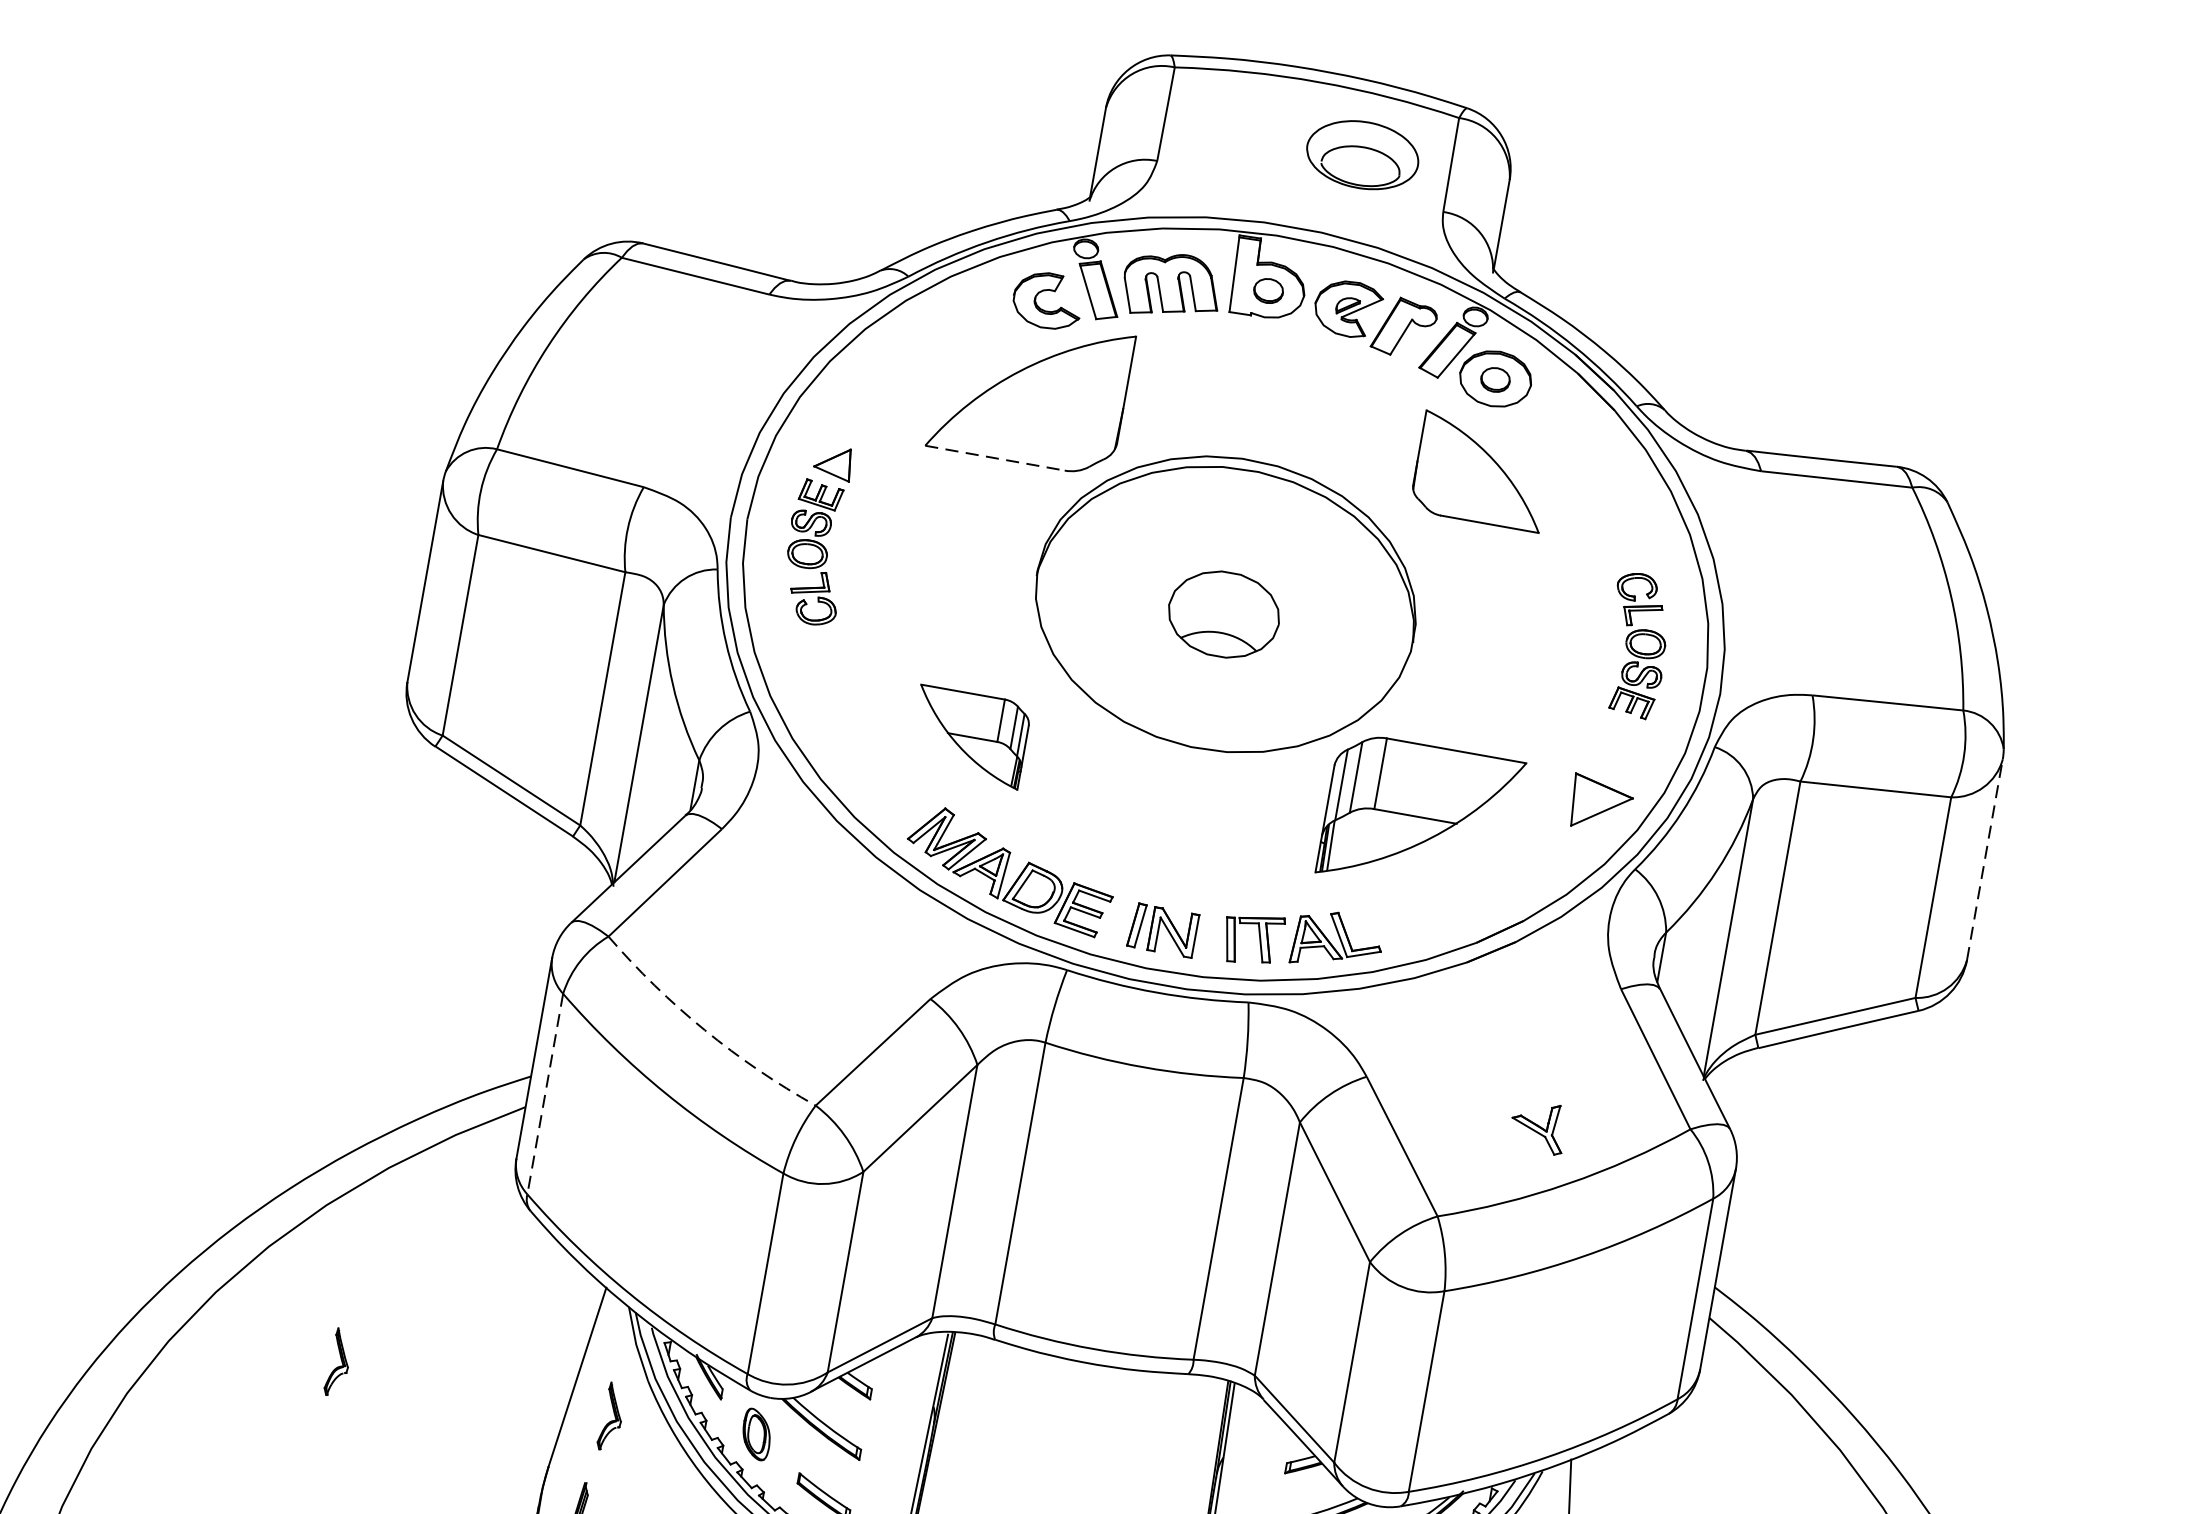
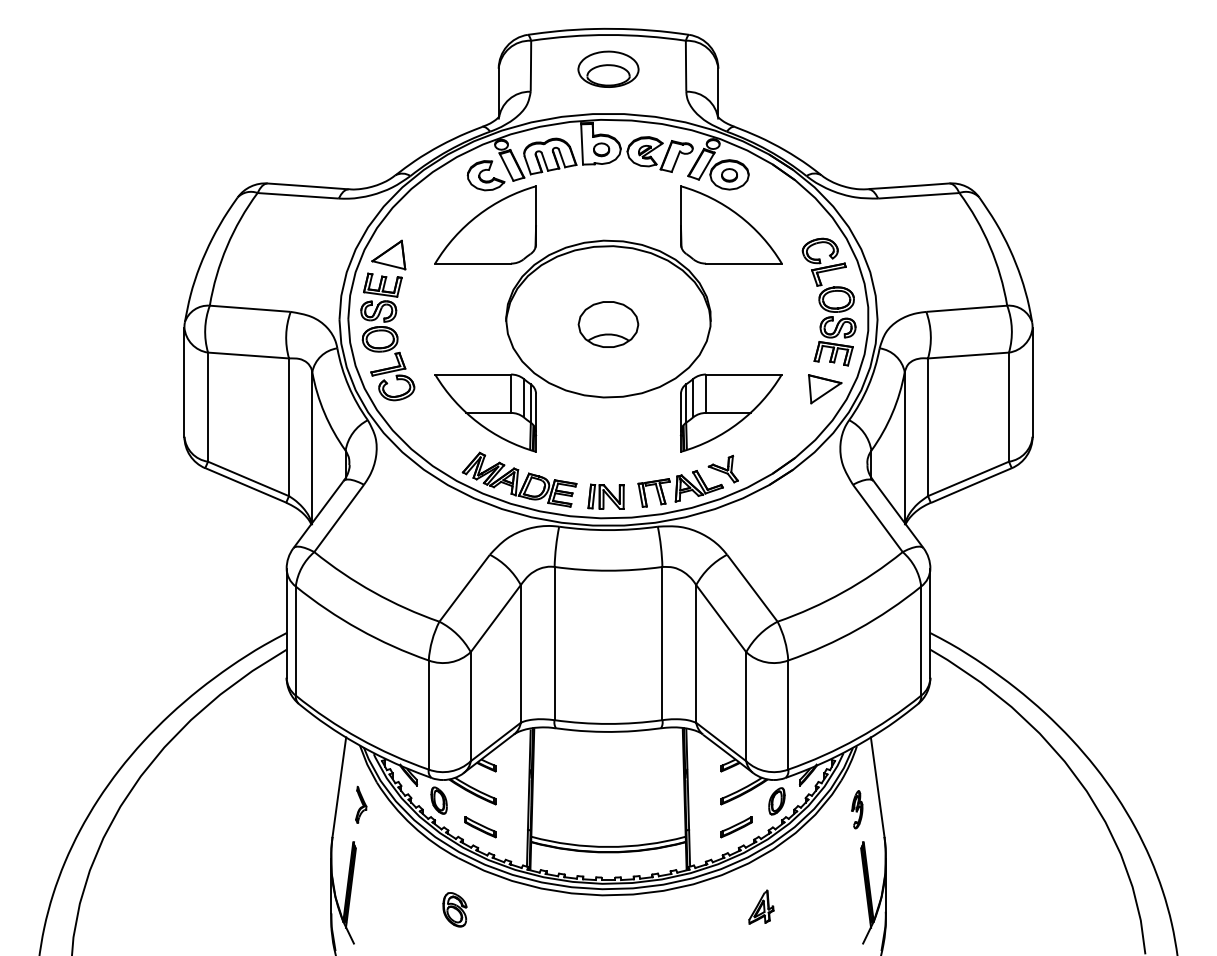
part: (1363, 153) -> (608, 68), moved
line: (995, 458) -> (473, 263), dashed -> solid
part: (1482, 470) -> (731, 224), size x1.43
part: (818, 534) -> (387, 320), size x1.67
part: (1636, 644) -> (828, 301), size x1.67
part: (968, 735) -> (485, 412), size x1.67
line: (1984, 860) -> (1032, 382), dashed -> solid
arc: (704, 1030) -> (373, 592), dashed -> solid
line: (544, 1094) -> (295, 641), dashed -> solid
part: (1537, 1125) -> (722, 468), moved
part: (339, 1361) -> (212, 801), removed

